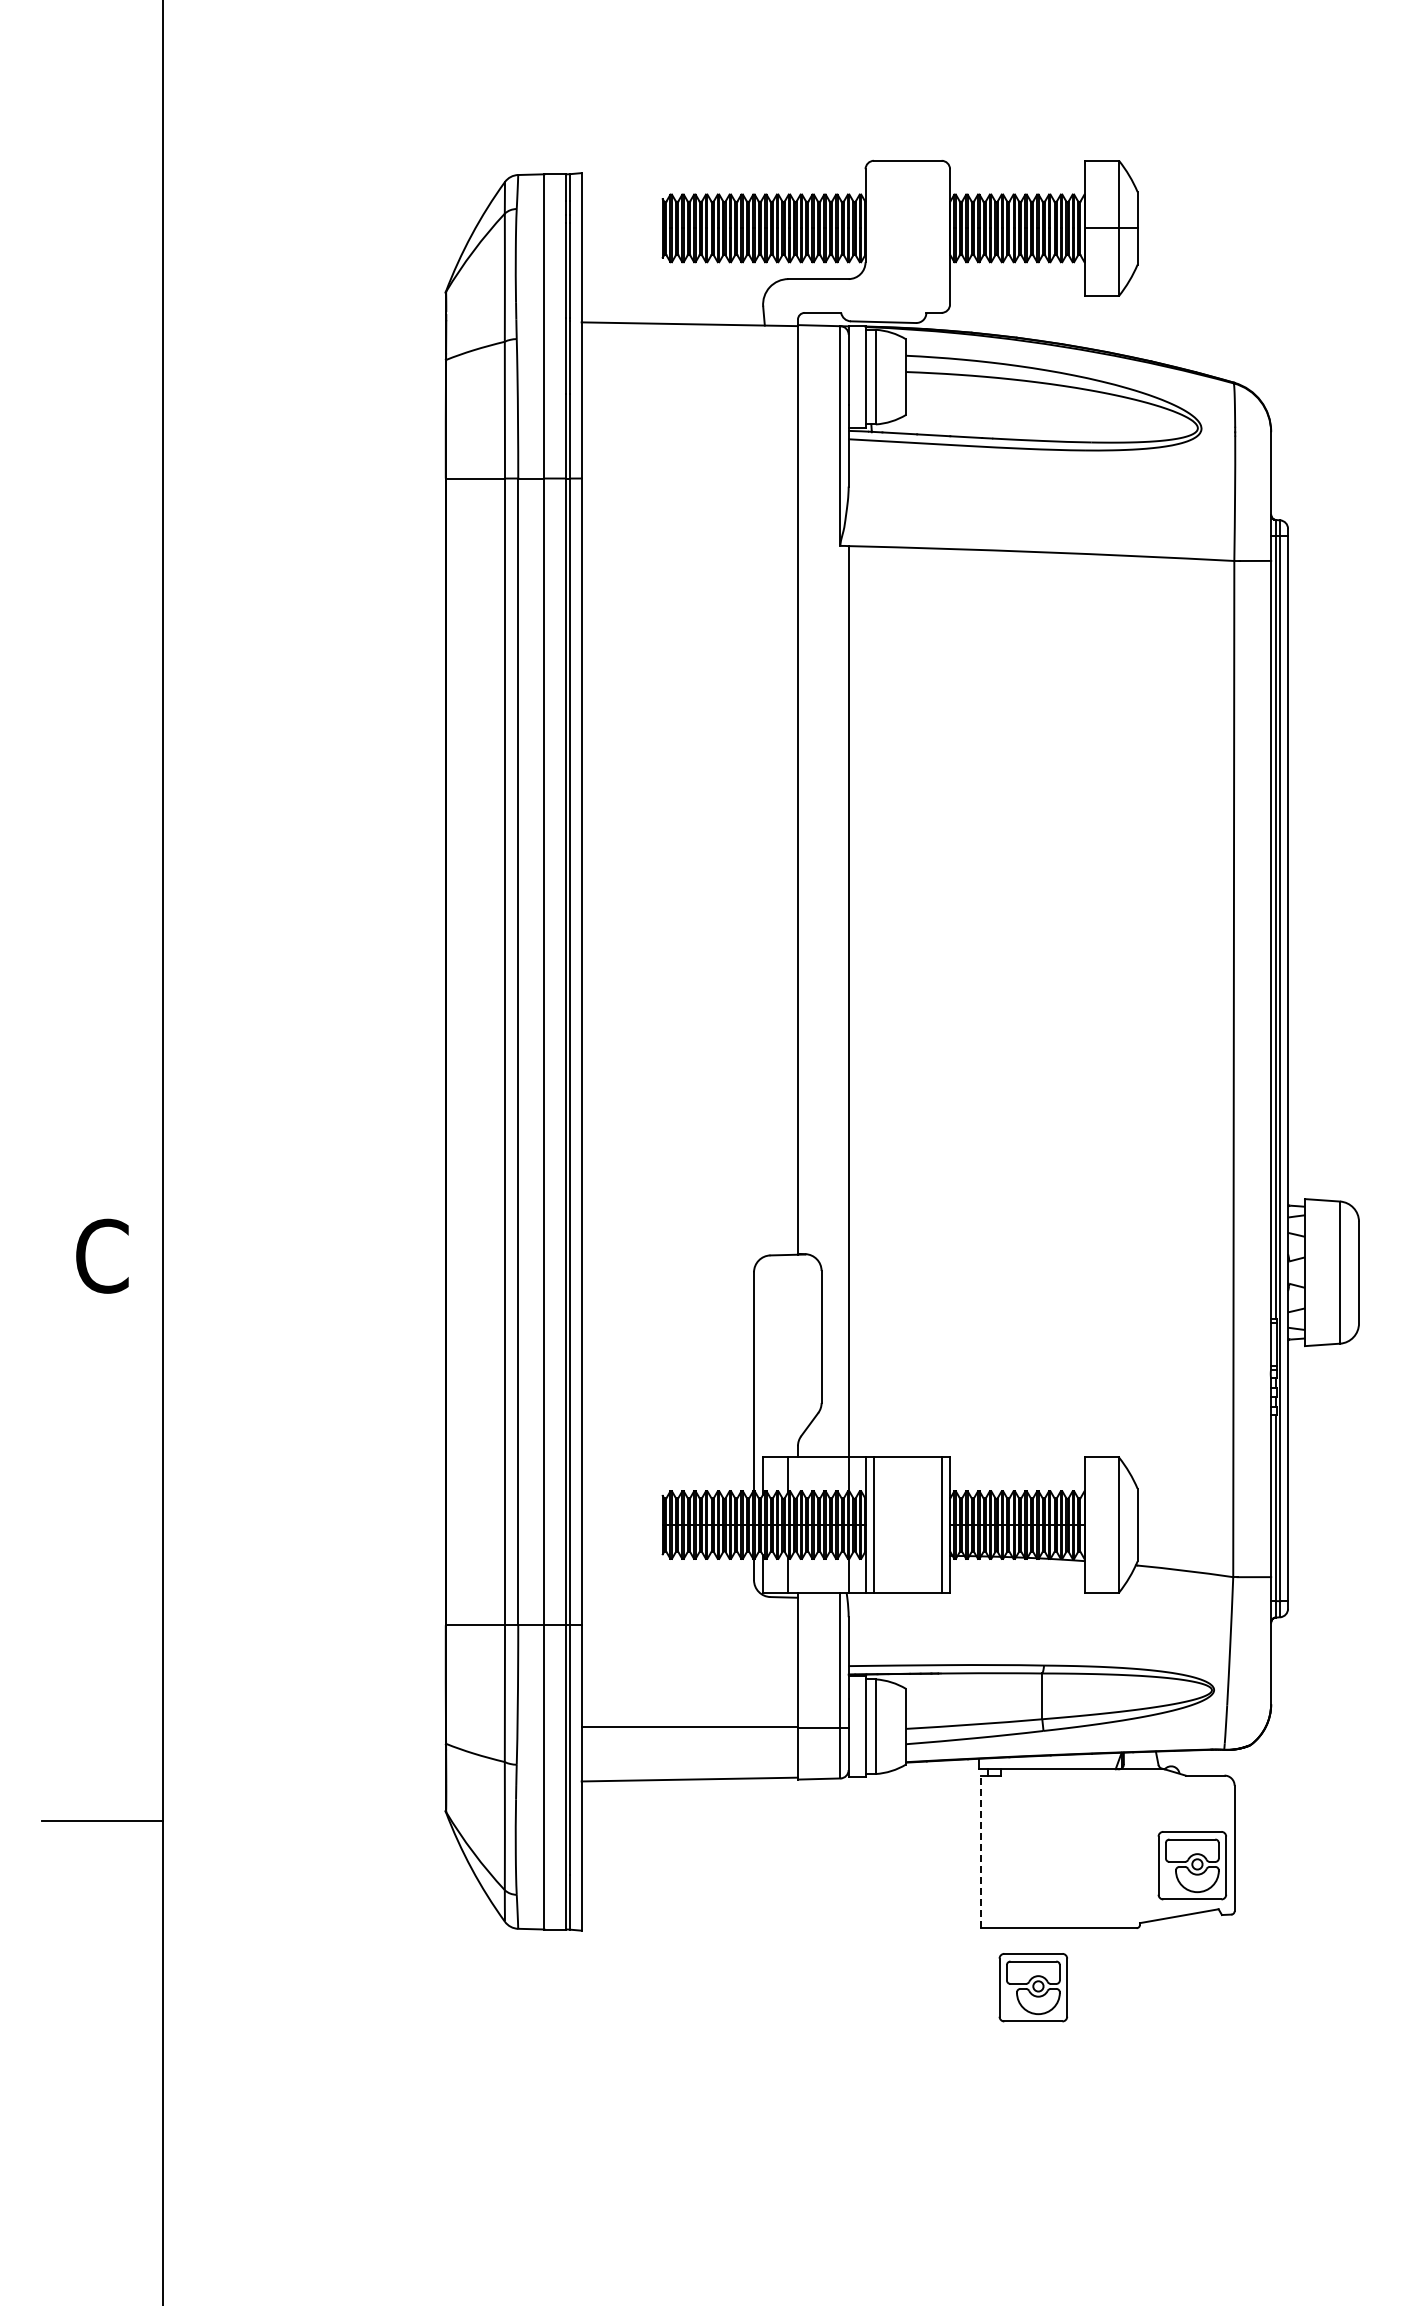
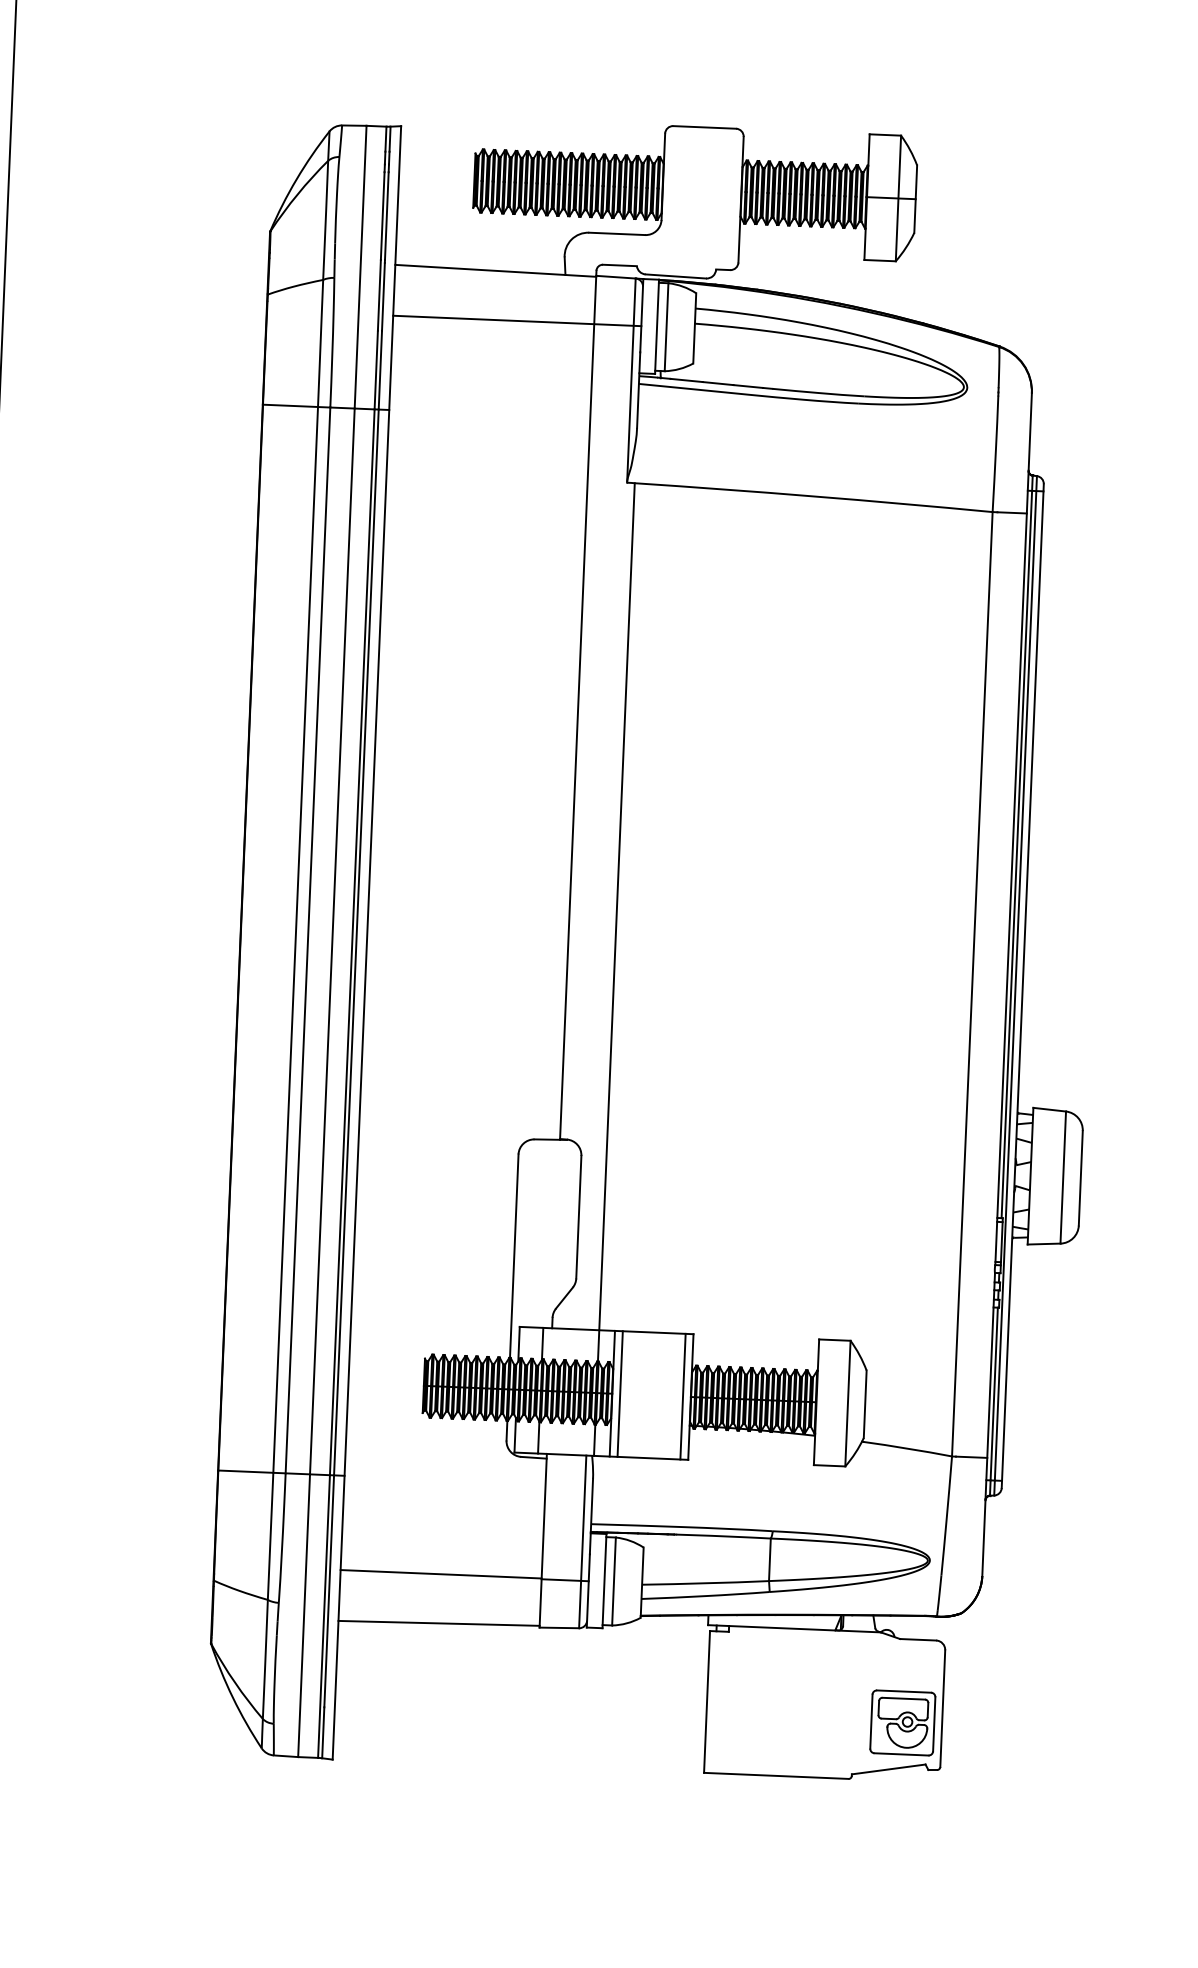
line: (714, 377) -> (516, 321), added
line: (981, 1851) -> (707, 1701), dashed -> solid
part: (1032, 1987) -> (749, 1829), removed

